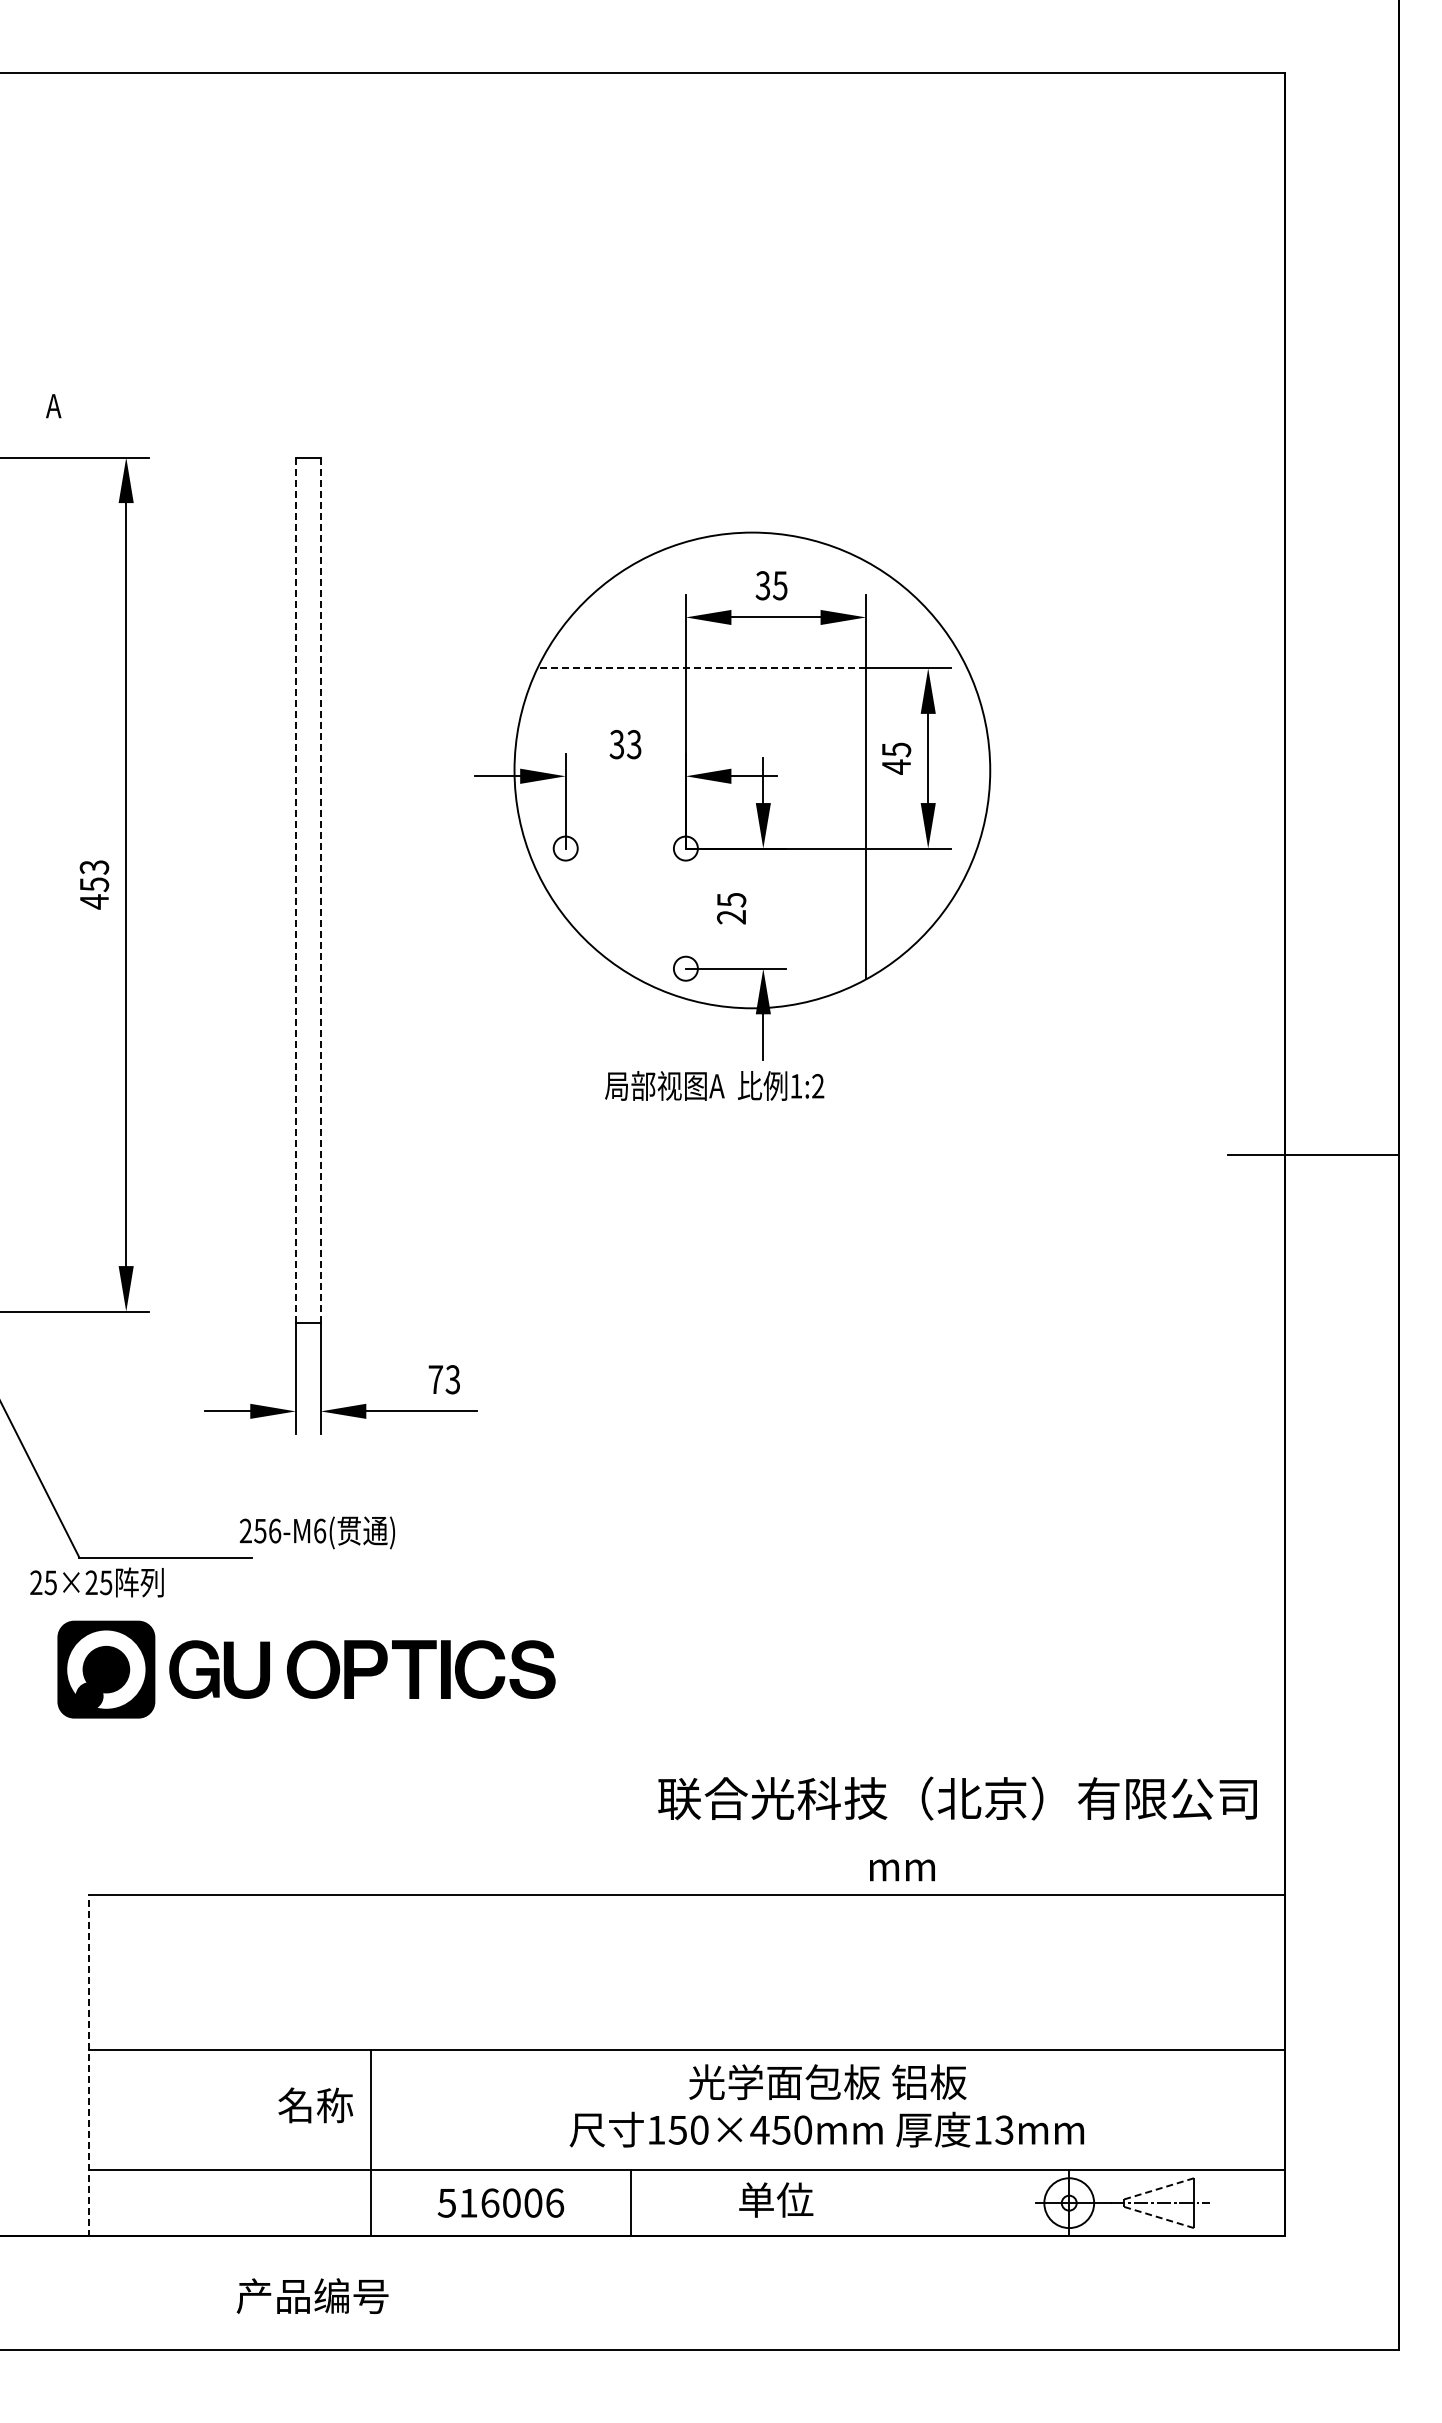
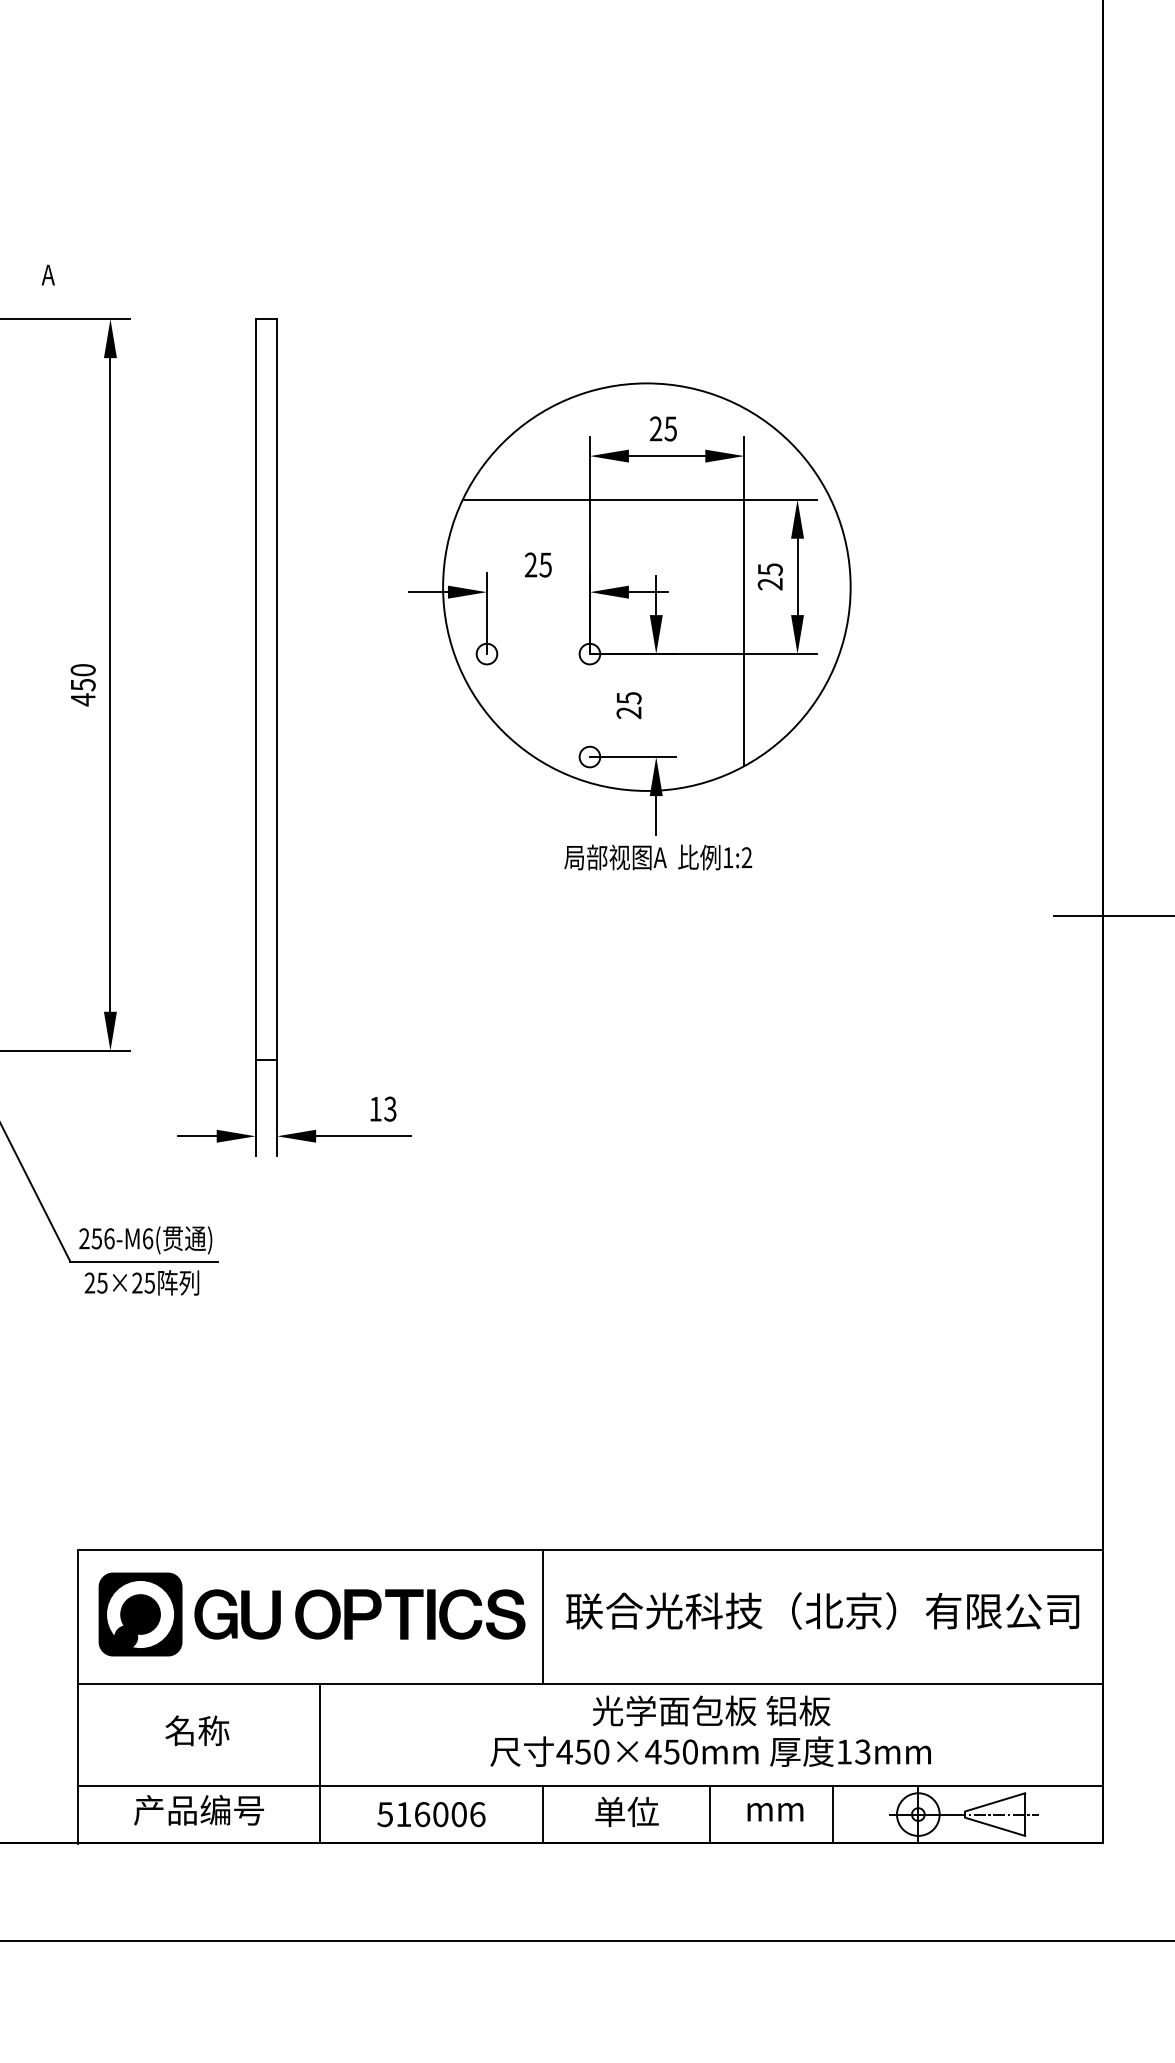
text: (762, 585) -> (655, 428), 35 -> 25
line: (701, 668) -> (603, 499), dashed -> solid
text: (625, 744) -> (538, 564), 33 -> 25
text: (895, 766) -> (769, 583), 45 -> 25
text: (94, 867) -> (83, 670), 453 -> 450
line: (295, 890) -> (255, 690), dashed -> solid
line: (320, 890) -> (276, 690), dashed -> solid
text: (714, 1085) -> (658, 857), moved
text: (435, 1379) -> (375, 1108), 73 -> 13
text: (316, 1532) -> (144, 1240), moved
text: (96, 1582) -> (141, 1282), moved
part: (306, 1669) -> (312, 1614), moved
text: (957, 1798) -> (822, 1610), moved
text: (902, 1870) -> (775, 1812), moved
line: (631, 1971) -> (543, 1616), added
line: (88, 2066) -> (78, 1697), dashed -> solid
text: (315, 2105) -> (197, 1730), moved
text: (656, 2130) -> (564, 1752), 150×450mm -> 450×450mm
line: (1159, 2188) -> (995, 1802), dashed -> solid
text: (776, 2199) -> (627, 1811), moved
line: (826, 2202) -> (710, 1814), added
line: (969, 2202) -> (832, 1814), added
line: (1159, 2217) -> (995, 1826), dashed -> solid
text: (312, 2295) -> (198, 1809), moved

